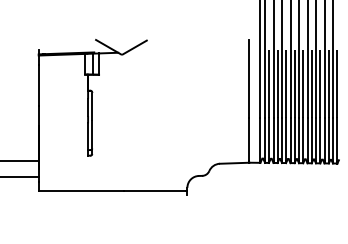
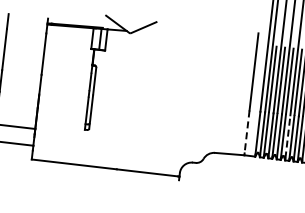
line: (249, 139) -> (247, 132), solid -> dashed
line: (290, 139) -> (287, 136), solid -> dashed

